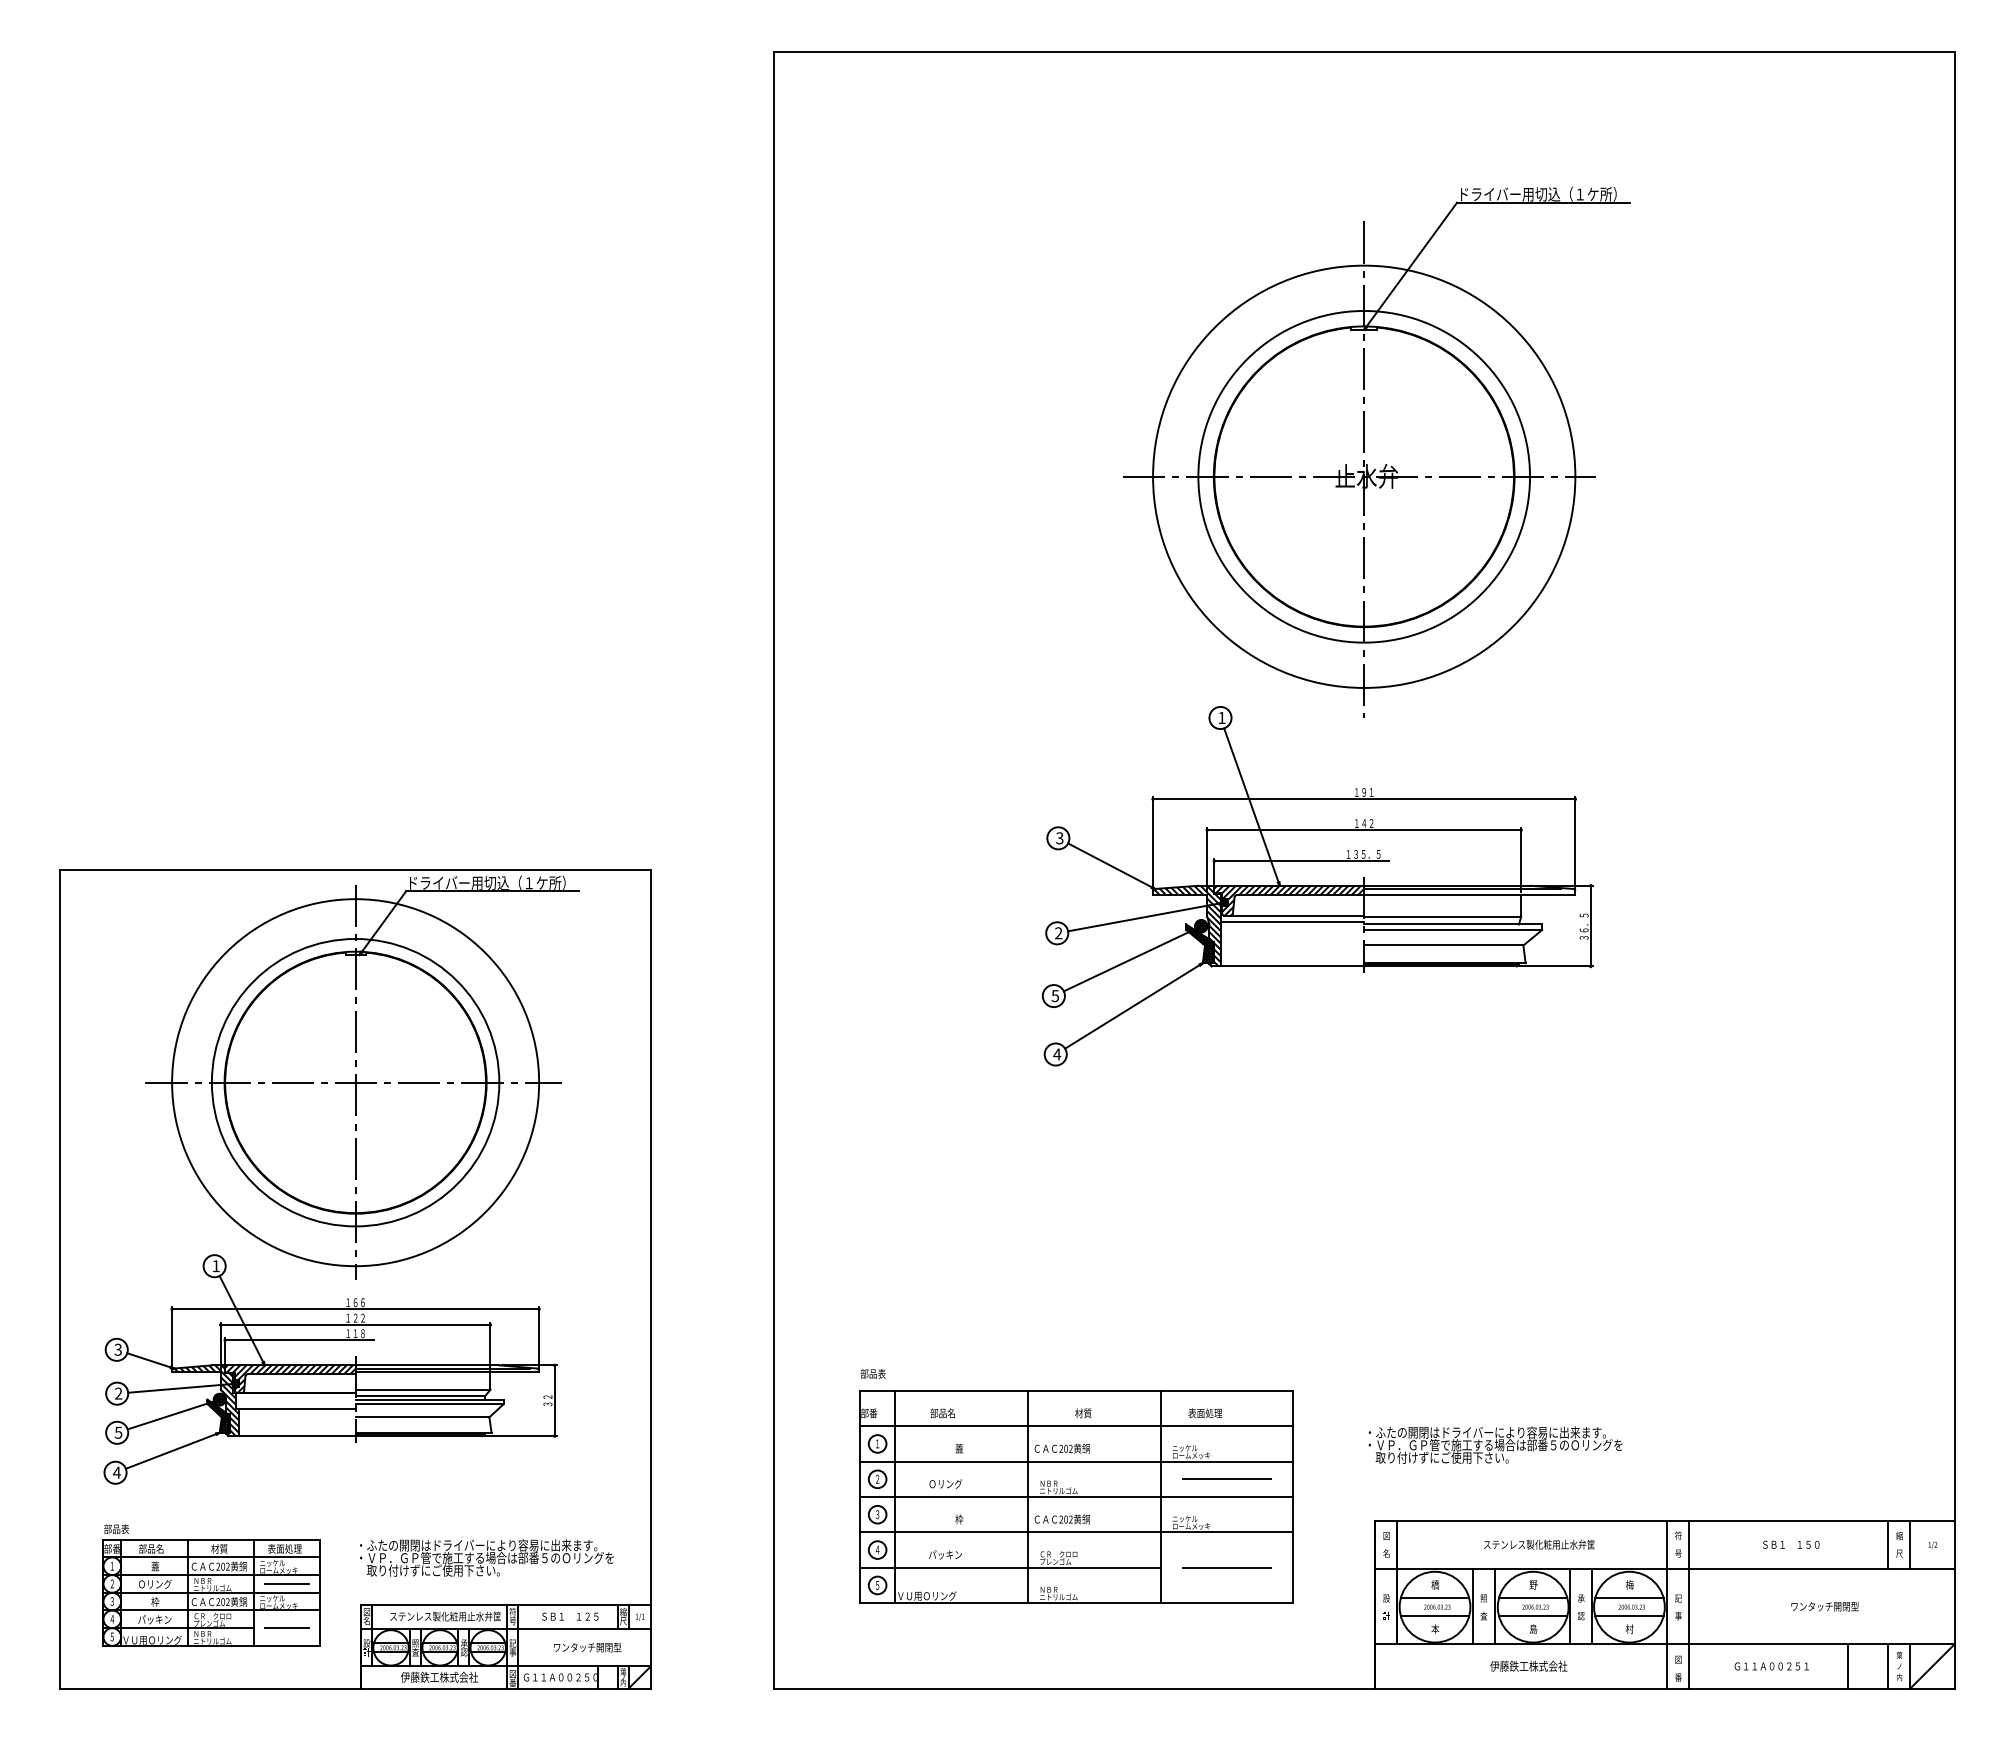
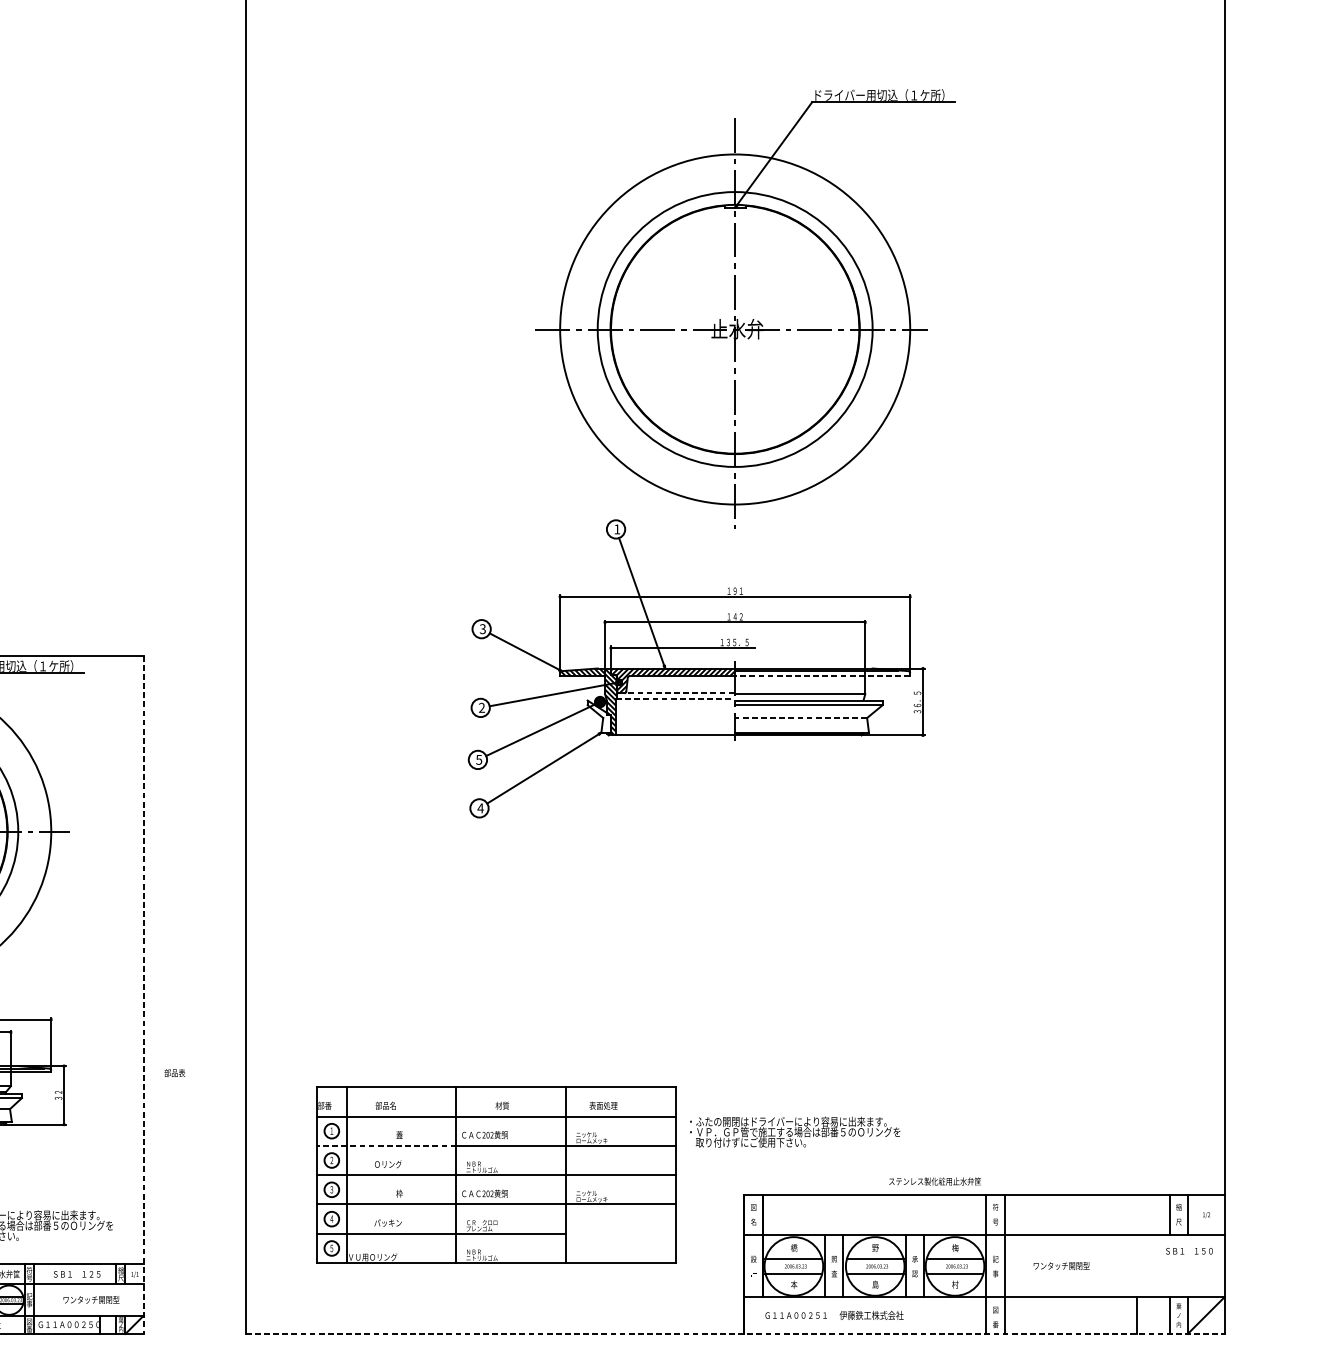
line: (1469, 894) -> (822, 675), solid -> dashed
line: (1294, 915) -> (677, 693), solid -> dashed
line: (1292, 922) -> (675, 698), solid -> dashed
hatch: (1199, 943) -> (598, 716), removed
line: (1443, 945) -> (800, 718), solid -> dashed
line: (650, 1280) -> (143, 995), solid -> dashed
text: (872, 1373) -> (174, 1072), moved
text: (1495, 1444) -> (795, 1131), moved
line: (943, 1461) -> (386, 1145), solid -> dashed
line: (1226, 1479) -> (621, 1160), removed
text: (1539, 1544) -> (935, 1181), moved
text: (1791, 1544) -> (1189, 1250), moved
line: (1226, 1567) -> (621, 1233), removed
text: (1824, 1606) -> (1061, 1265), moved
text: (1771, 1666) -> (795, 1315), moved
line: (1364, 1688) -> (735, 1333), solid -> dashed

